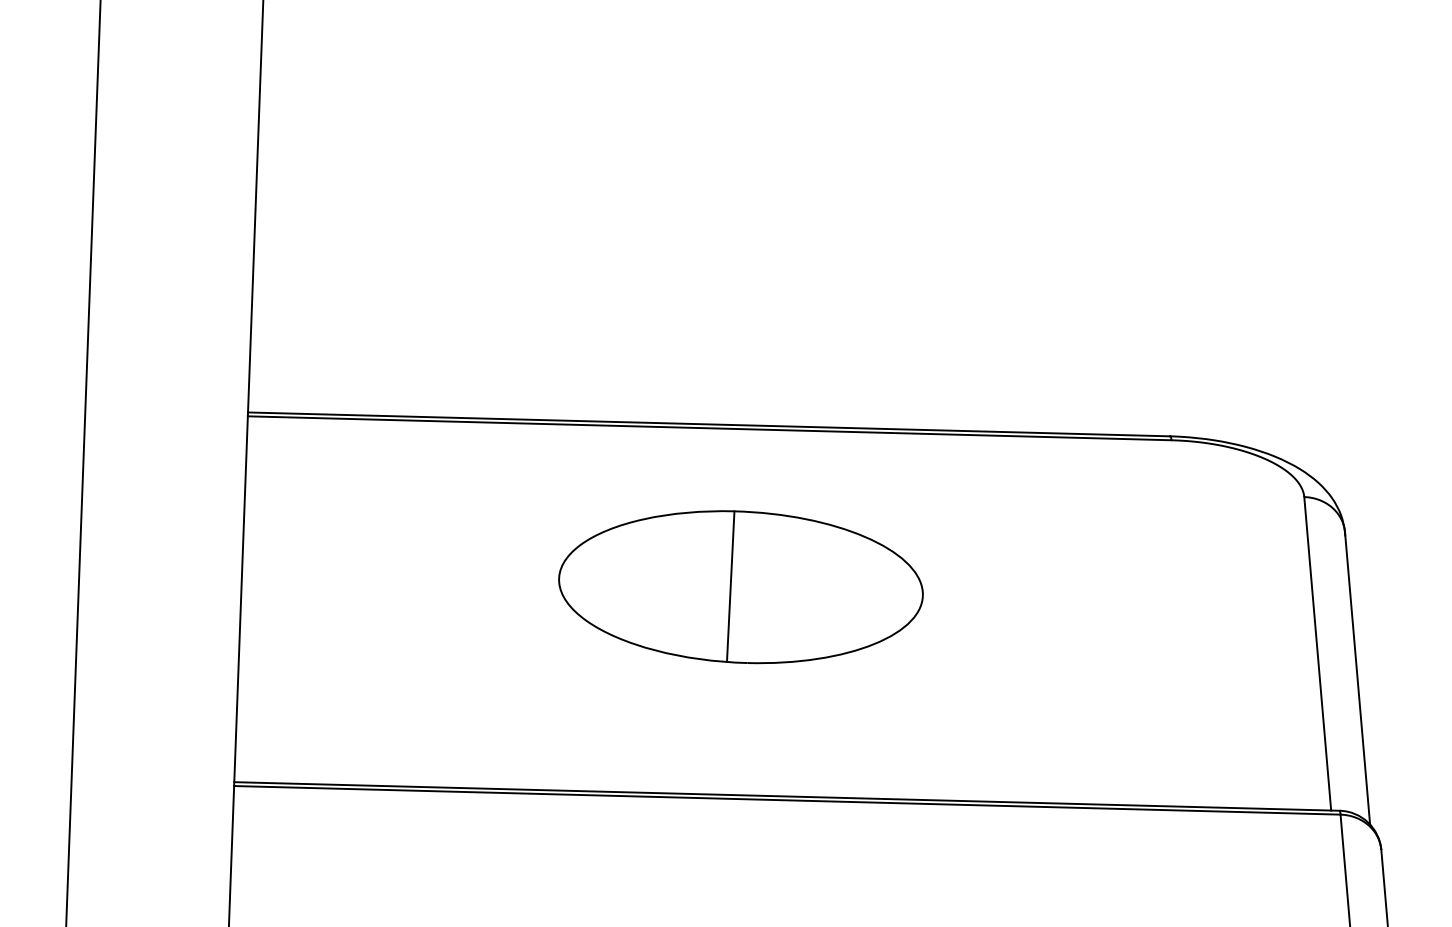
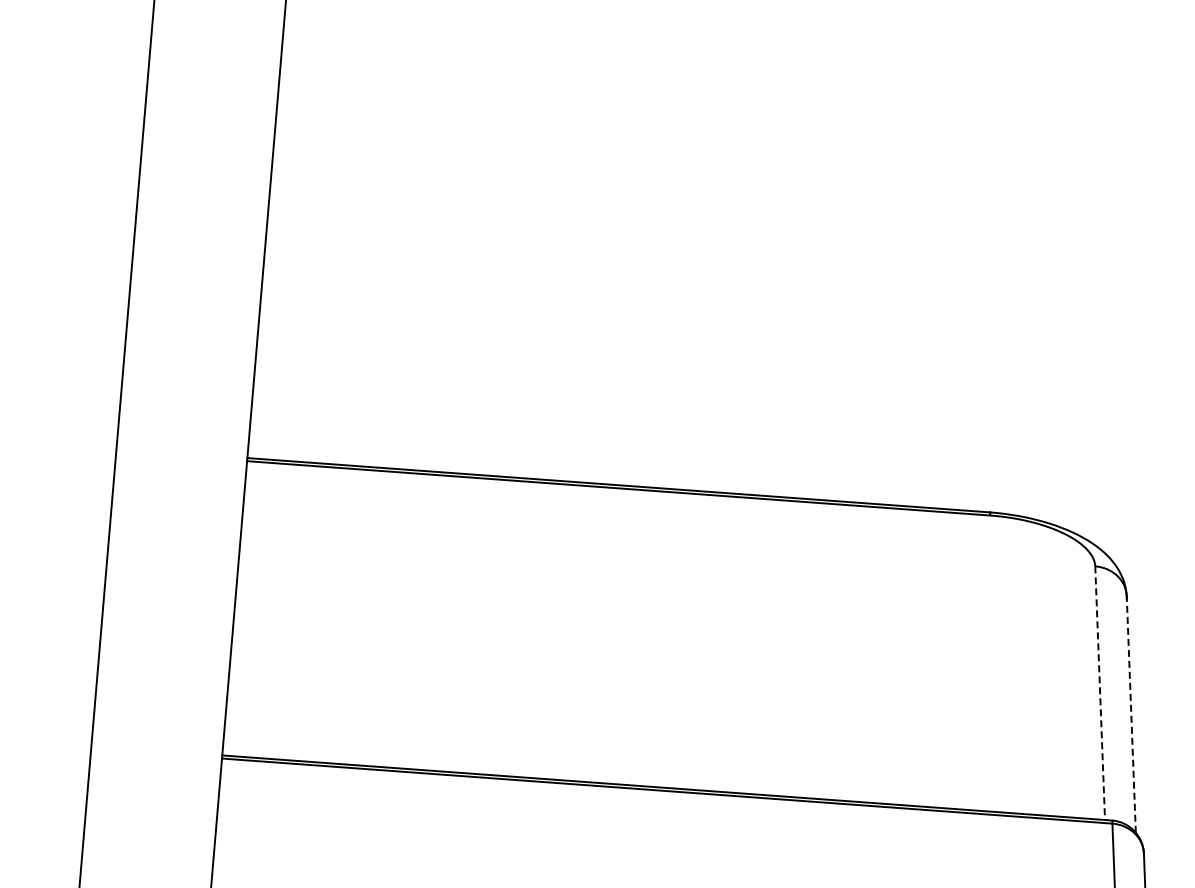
part: (740, 587) -> (637, 617), removed
line: (1318, 654) -> (1100, 693), solid -> dashed
line: (1357, 678) -> (1131, 714), solid -> dashed

